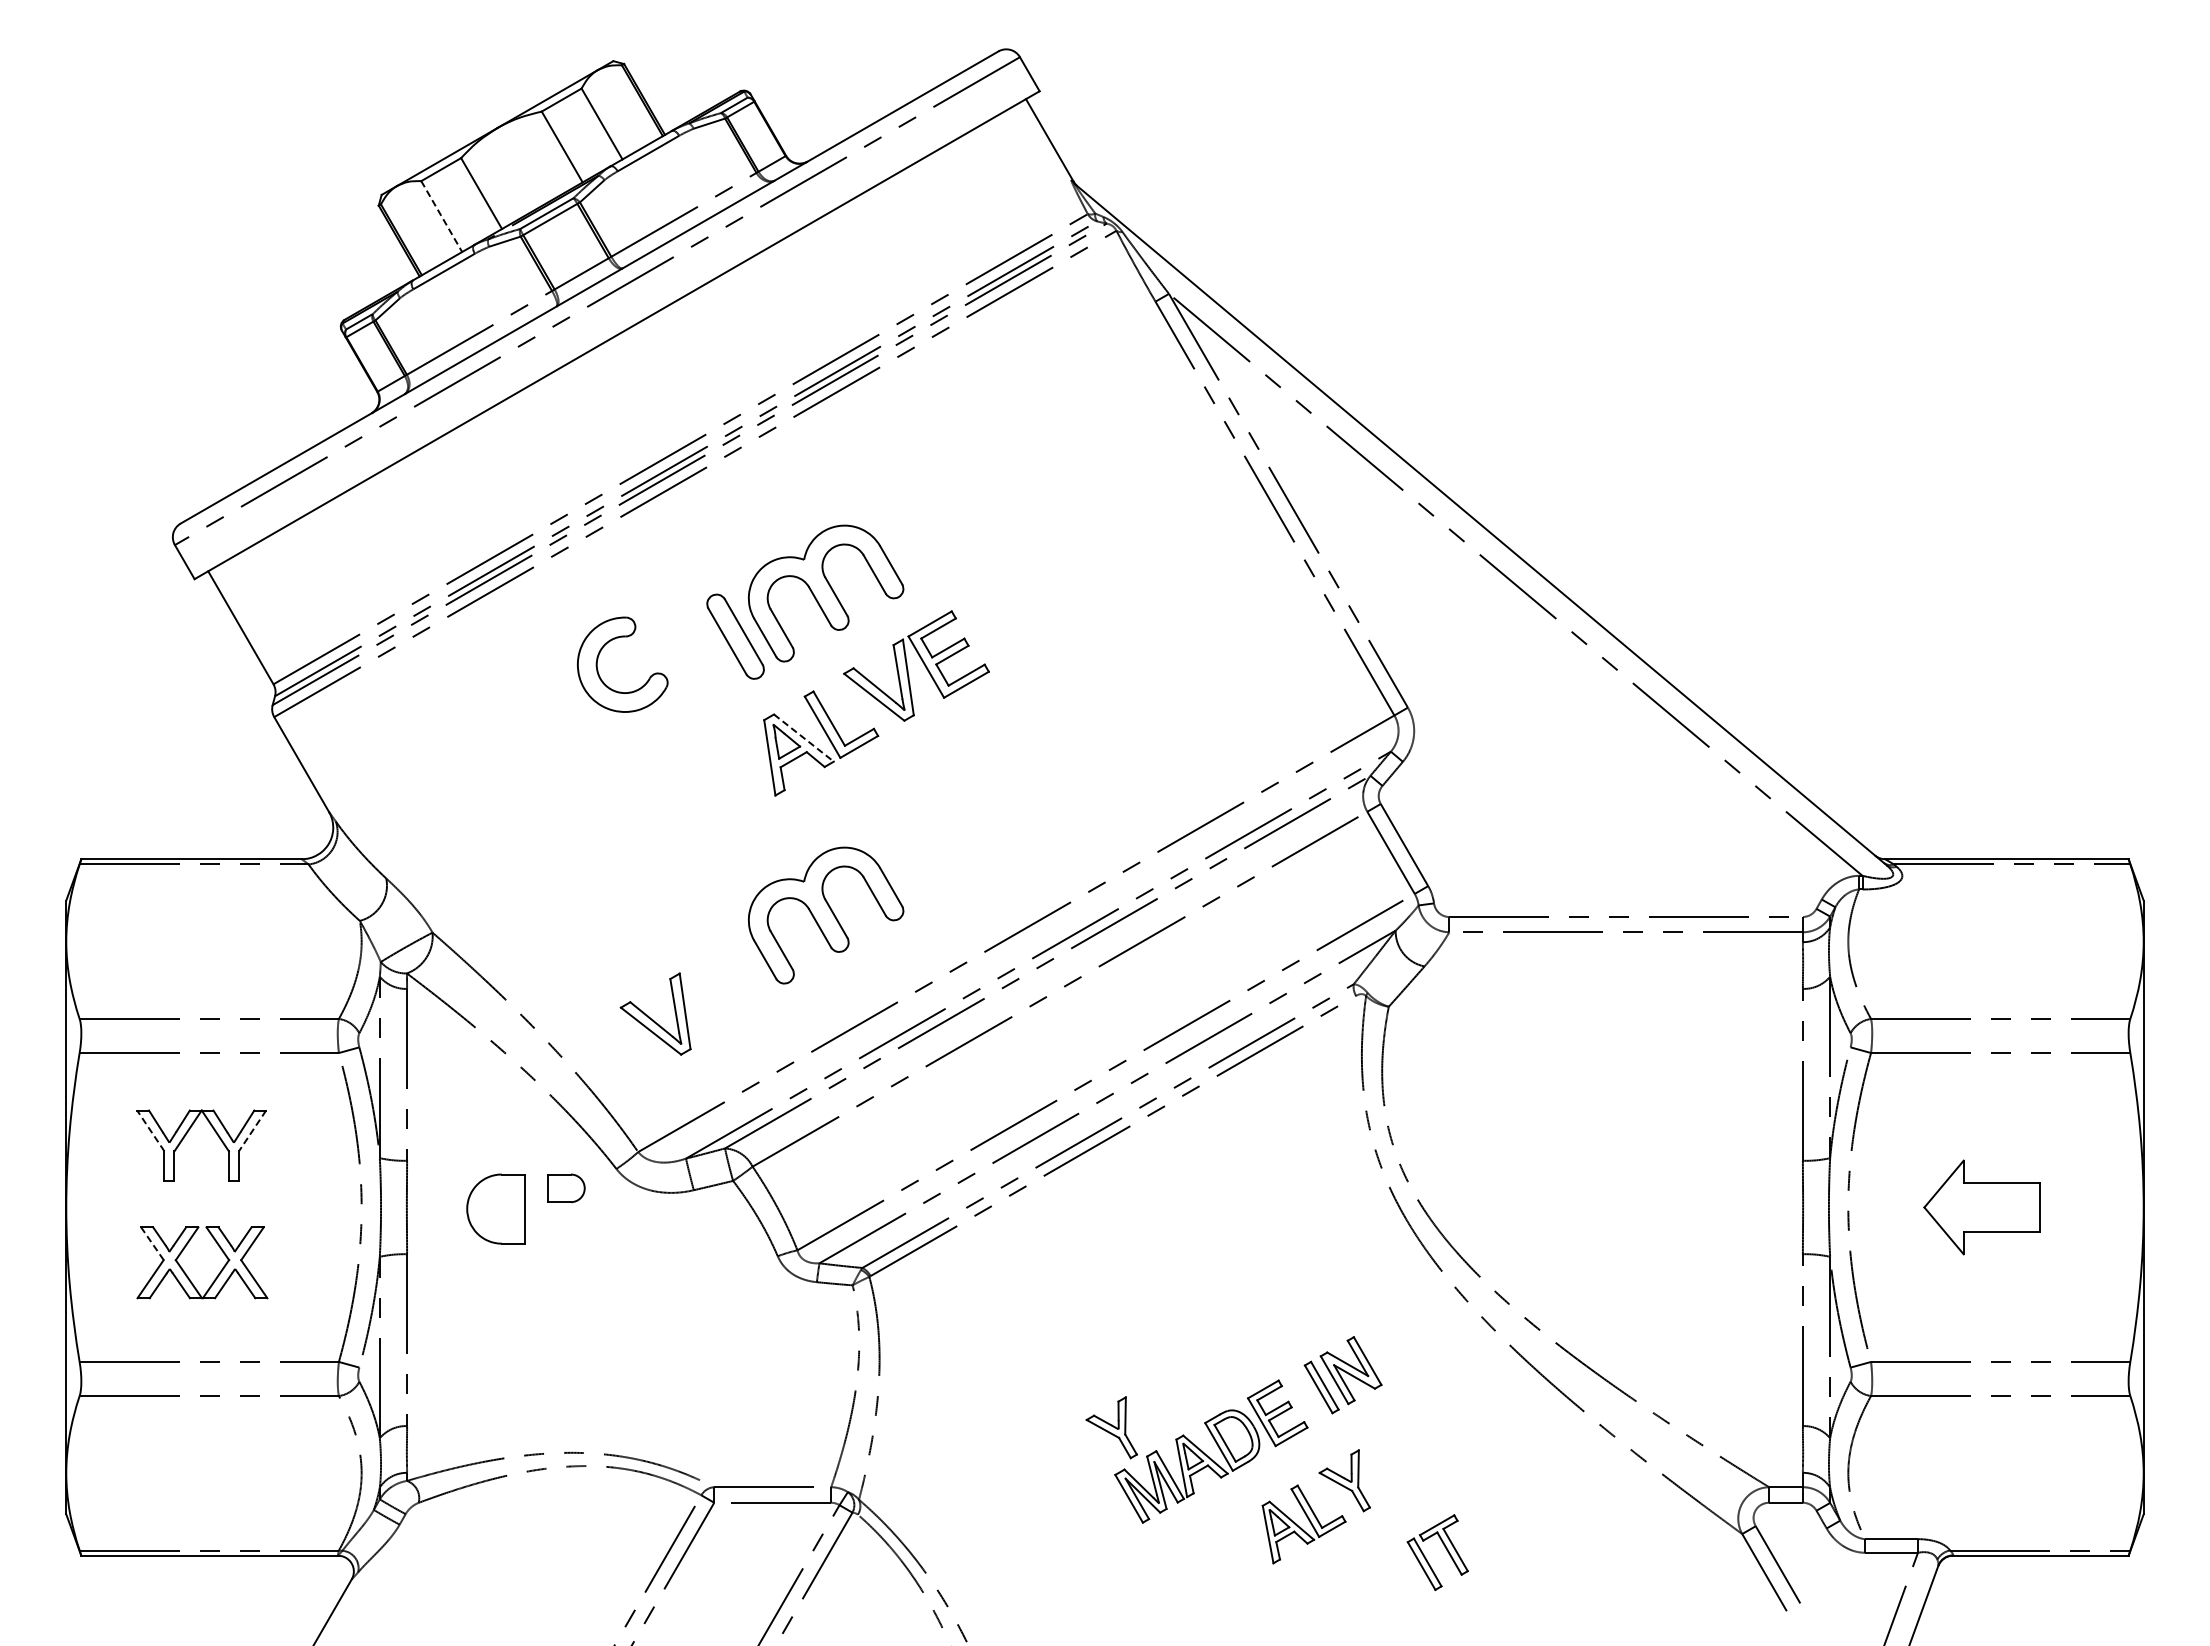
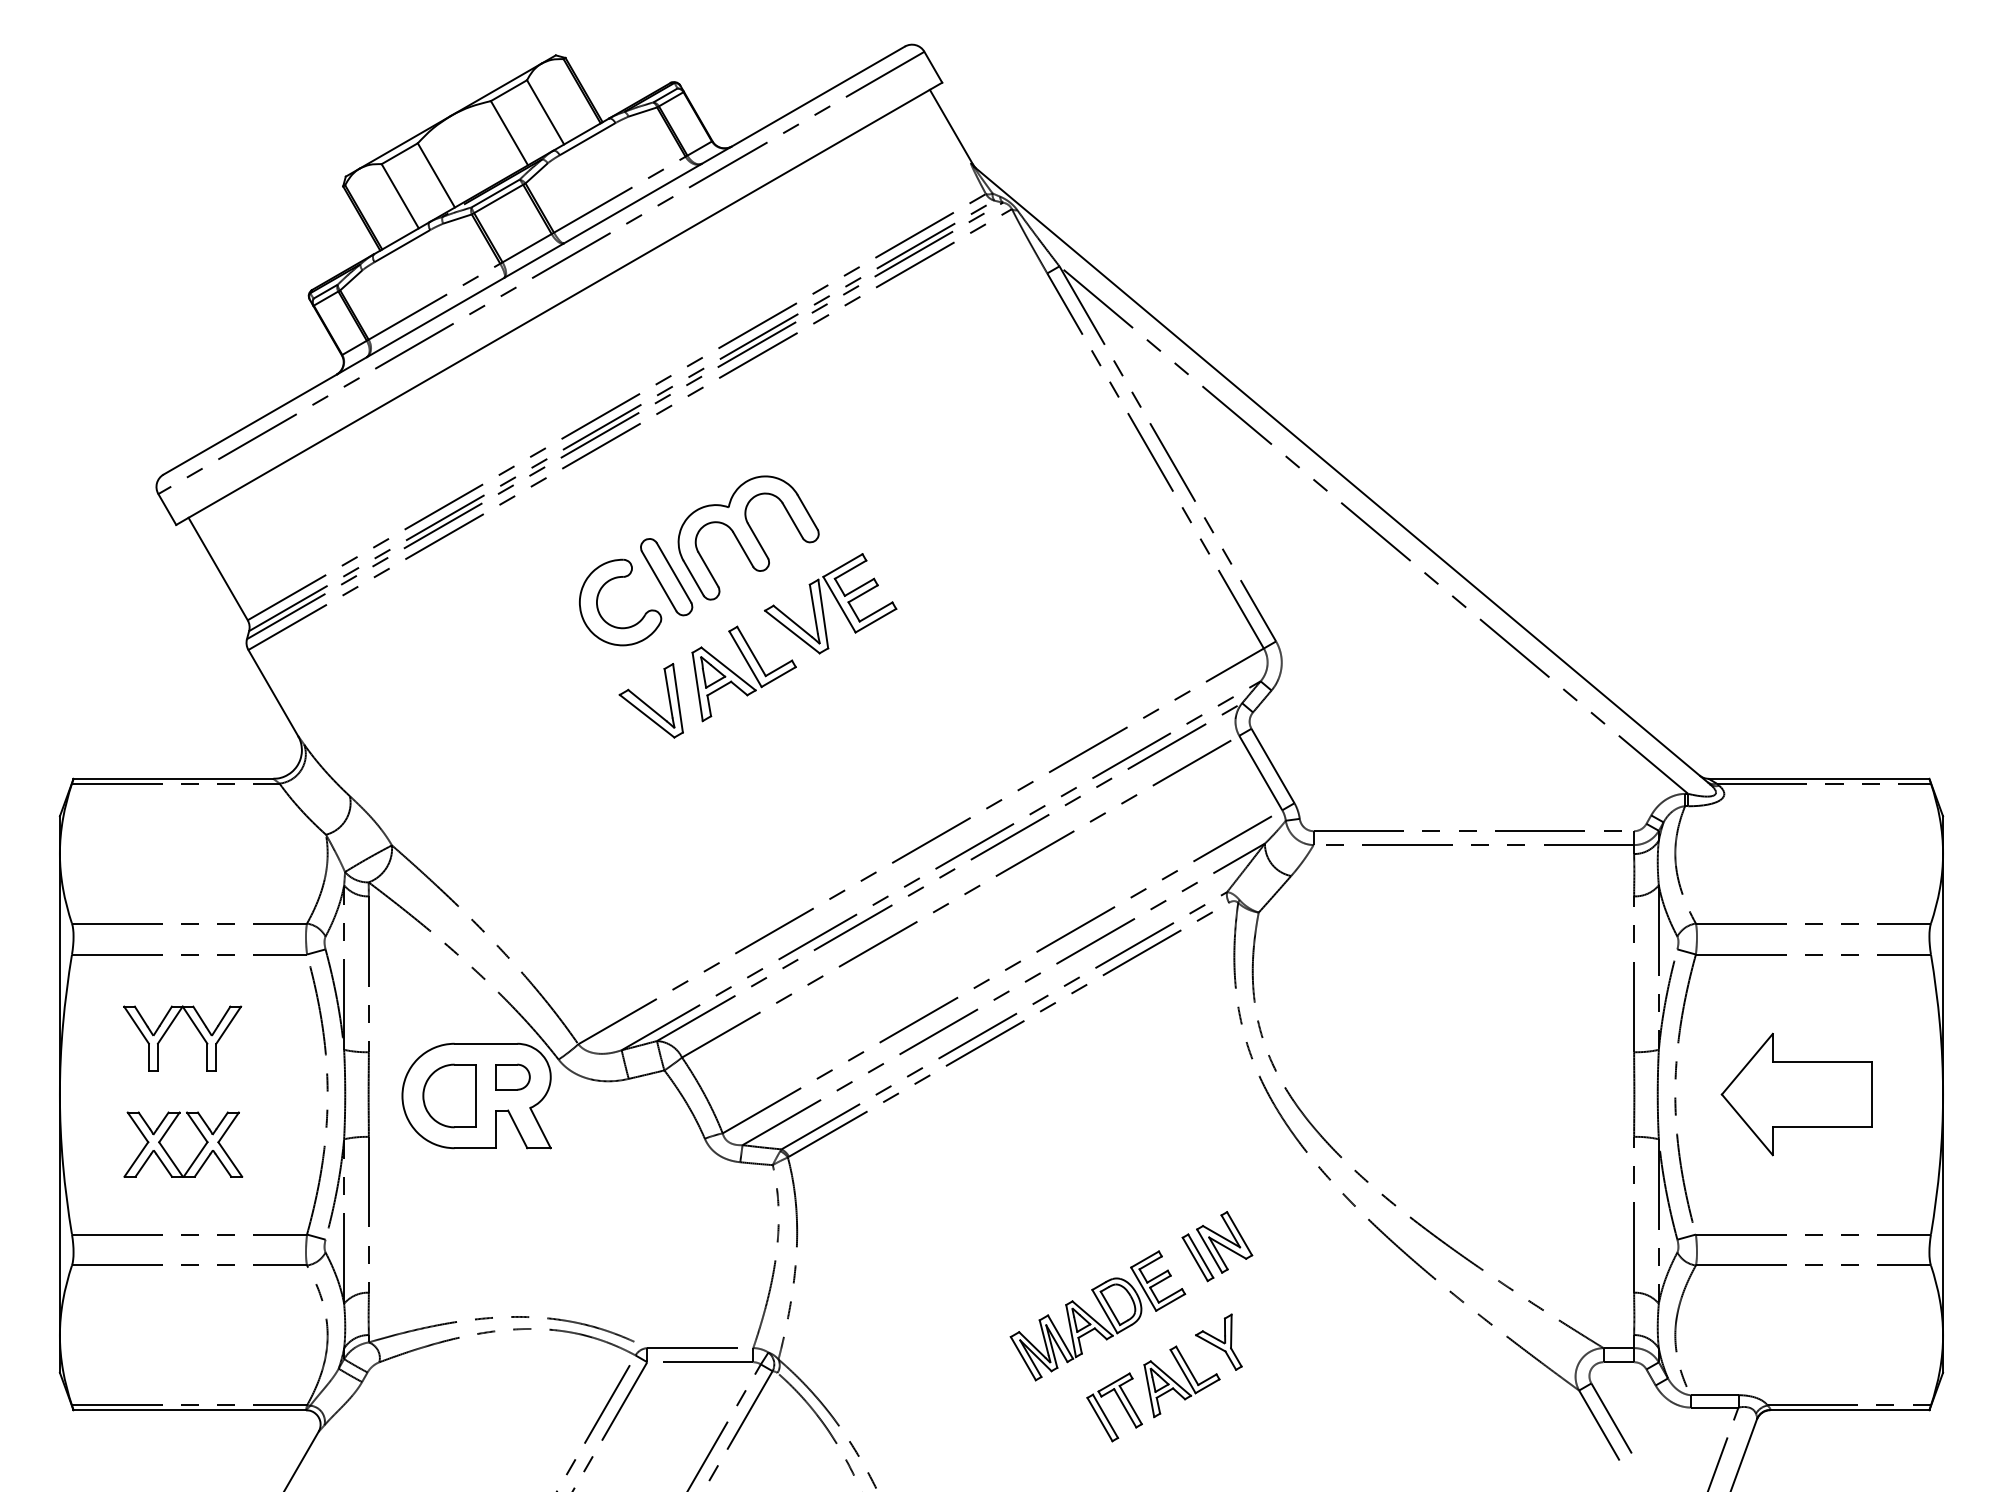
line: (441, 216) -> (400, 196), dashed -> solid
part: (598, 659) -> (598, 597), moved
line: (804, 738) -> (729, 669), dashed -> solid
part: (825, 915) -> (748, 829), removed
part: (653, 1019) -> (649, 705), moved
line: (150, 1130) -> (136, 1024), dashed -> solid
line: (252, 1130) -> (228, 1024), dashed -> solid
part: (1981, 1207) -> (1796, 1094), size x1.43
part: (525, 1208) -> (476, 1095), added
line: (152, 1243) -> (138, 1127), dashed -> solid
part: (1111, 1427) -> (1007, 1293), removed
part: (1444, 1547) -> (1120, 1402), moved

